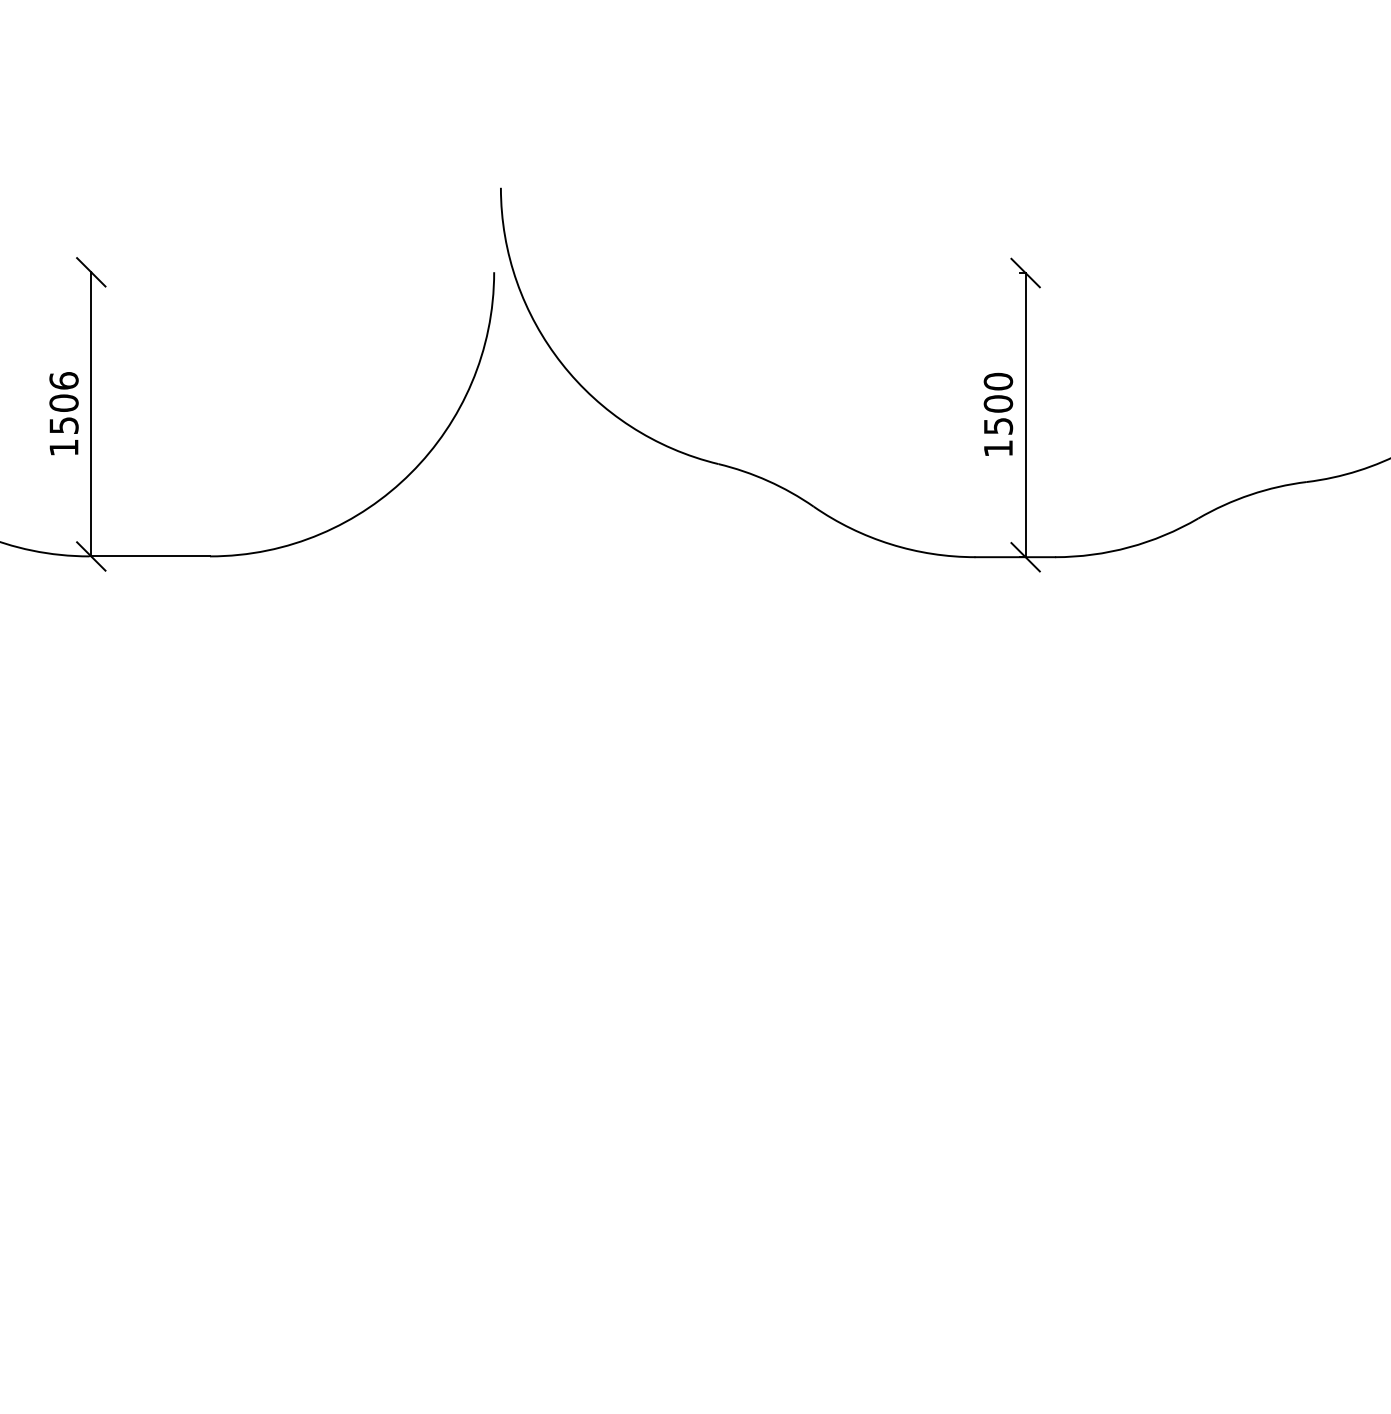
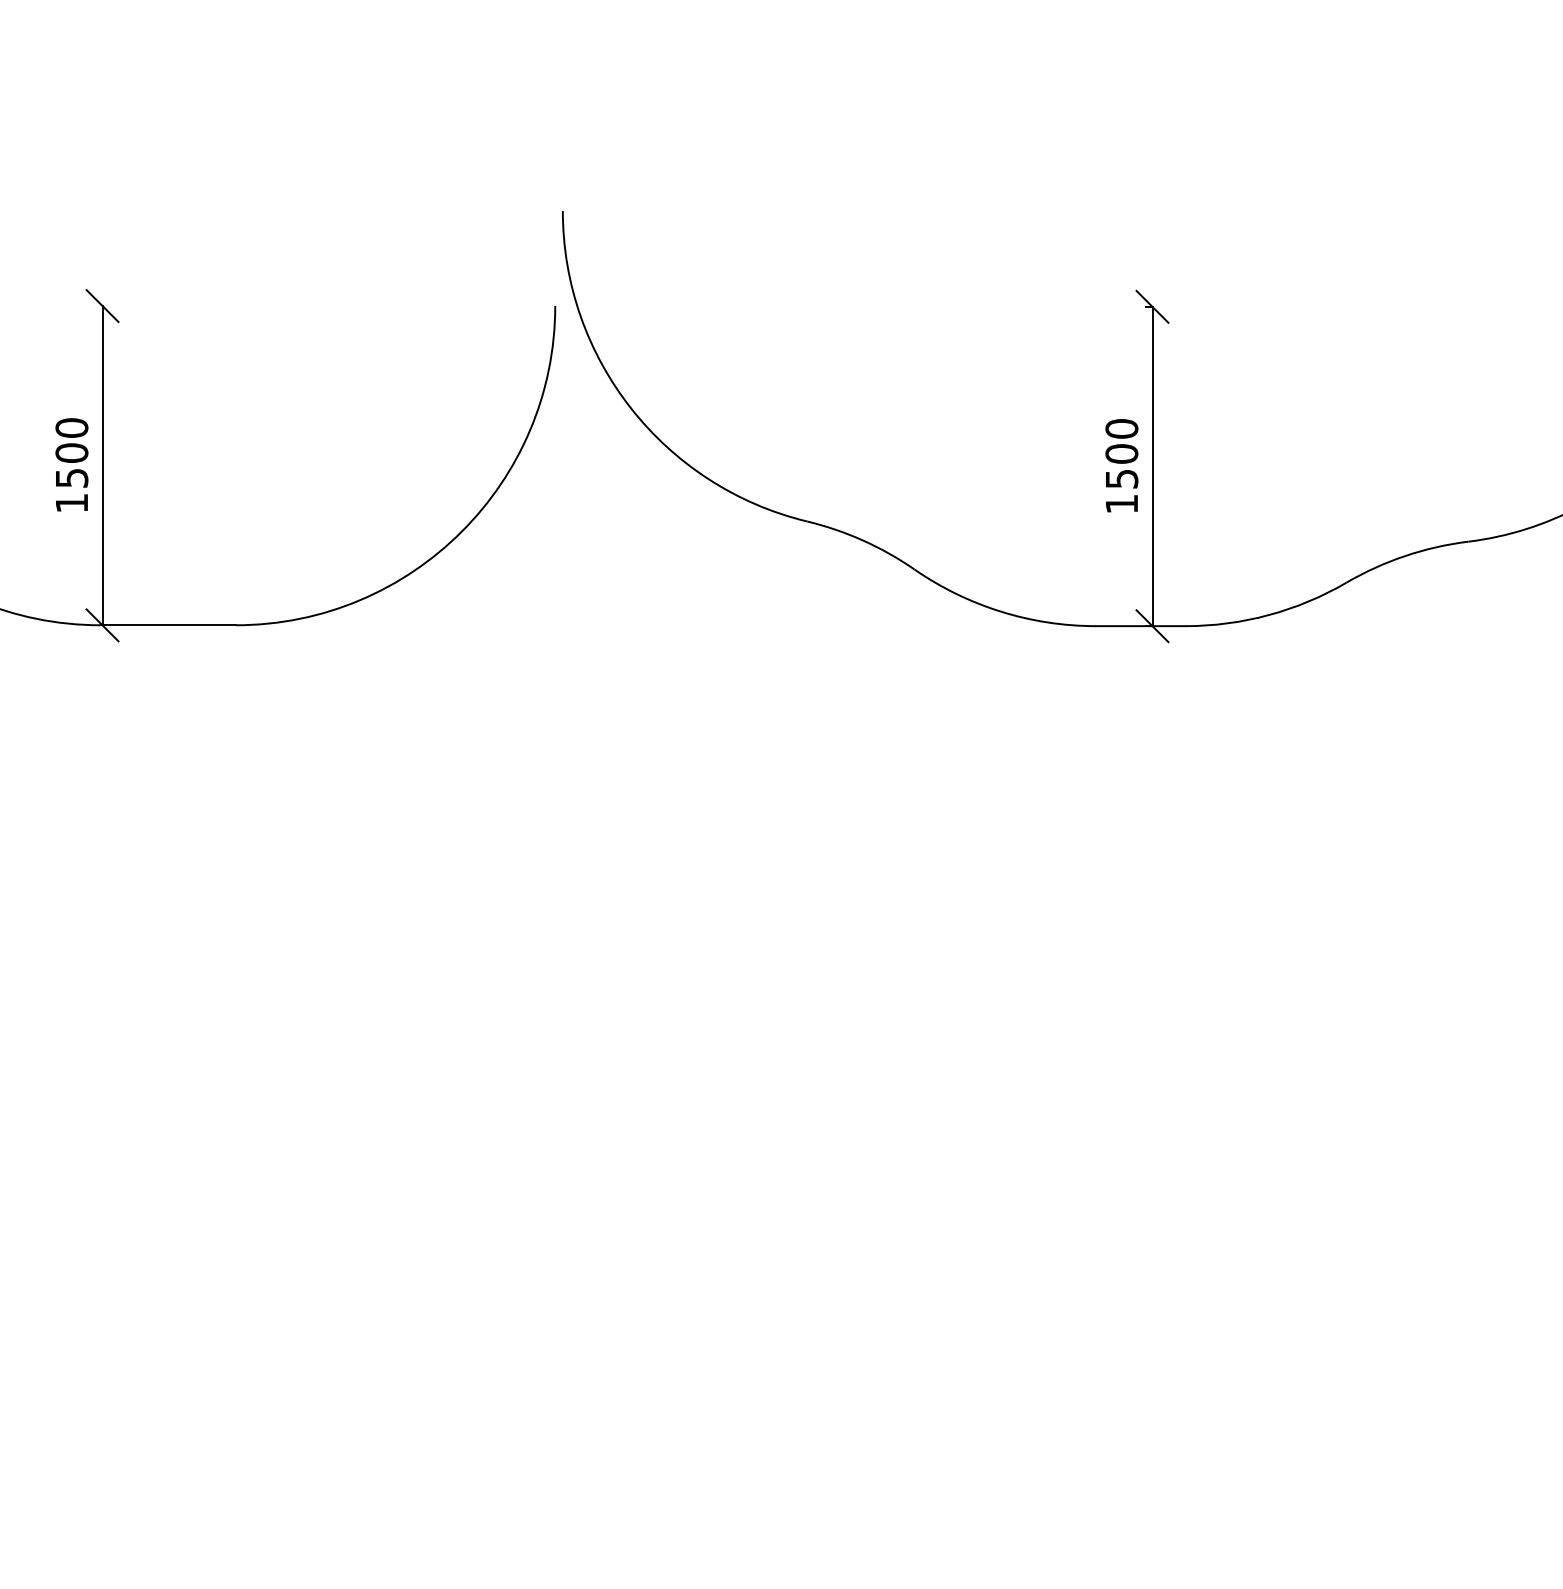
text: (63, 380) -> (71, 427), 1506 -> 1500

